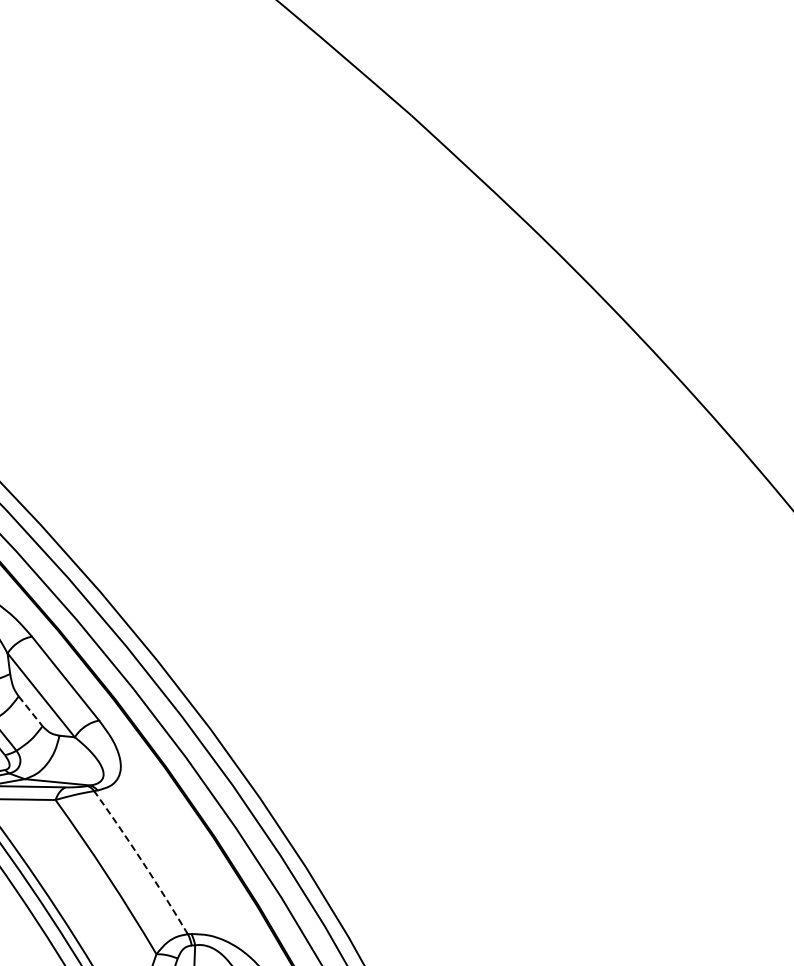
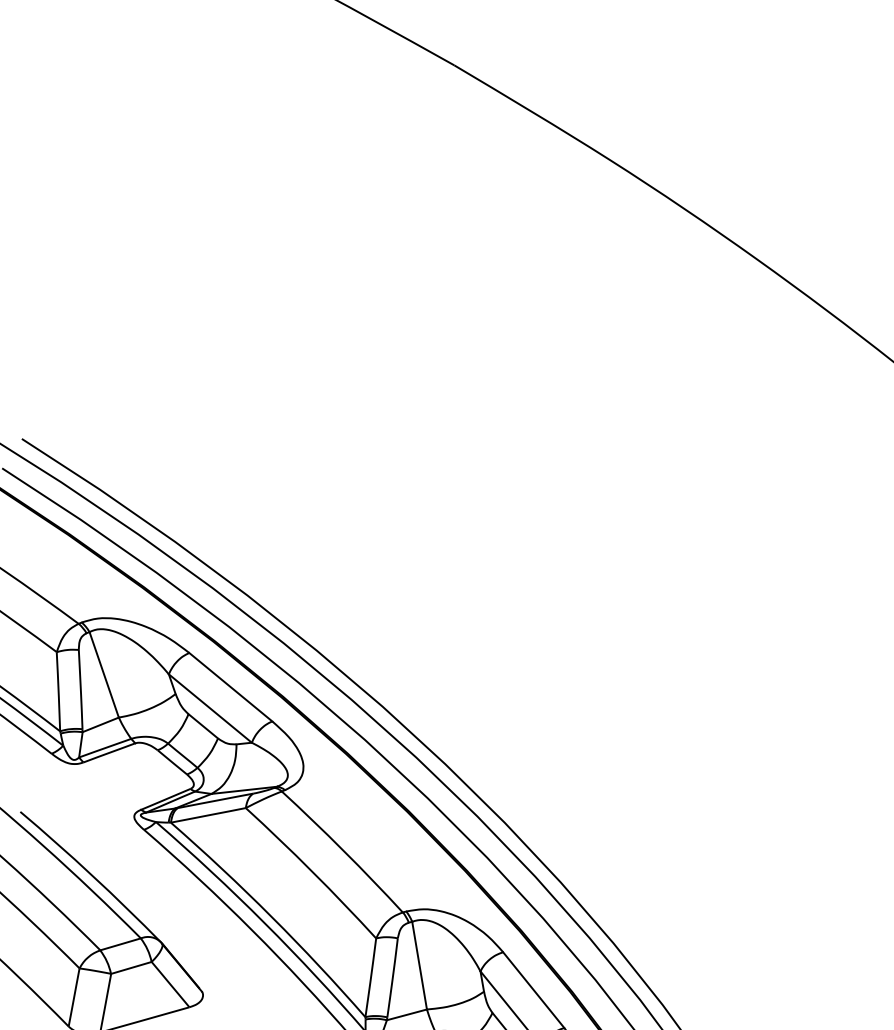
line: (30, 711) -> (203, 726), dashed -> solid
arc: (142, 861) -> (343, 850), dashed -> solid

